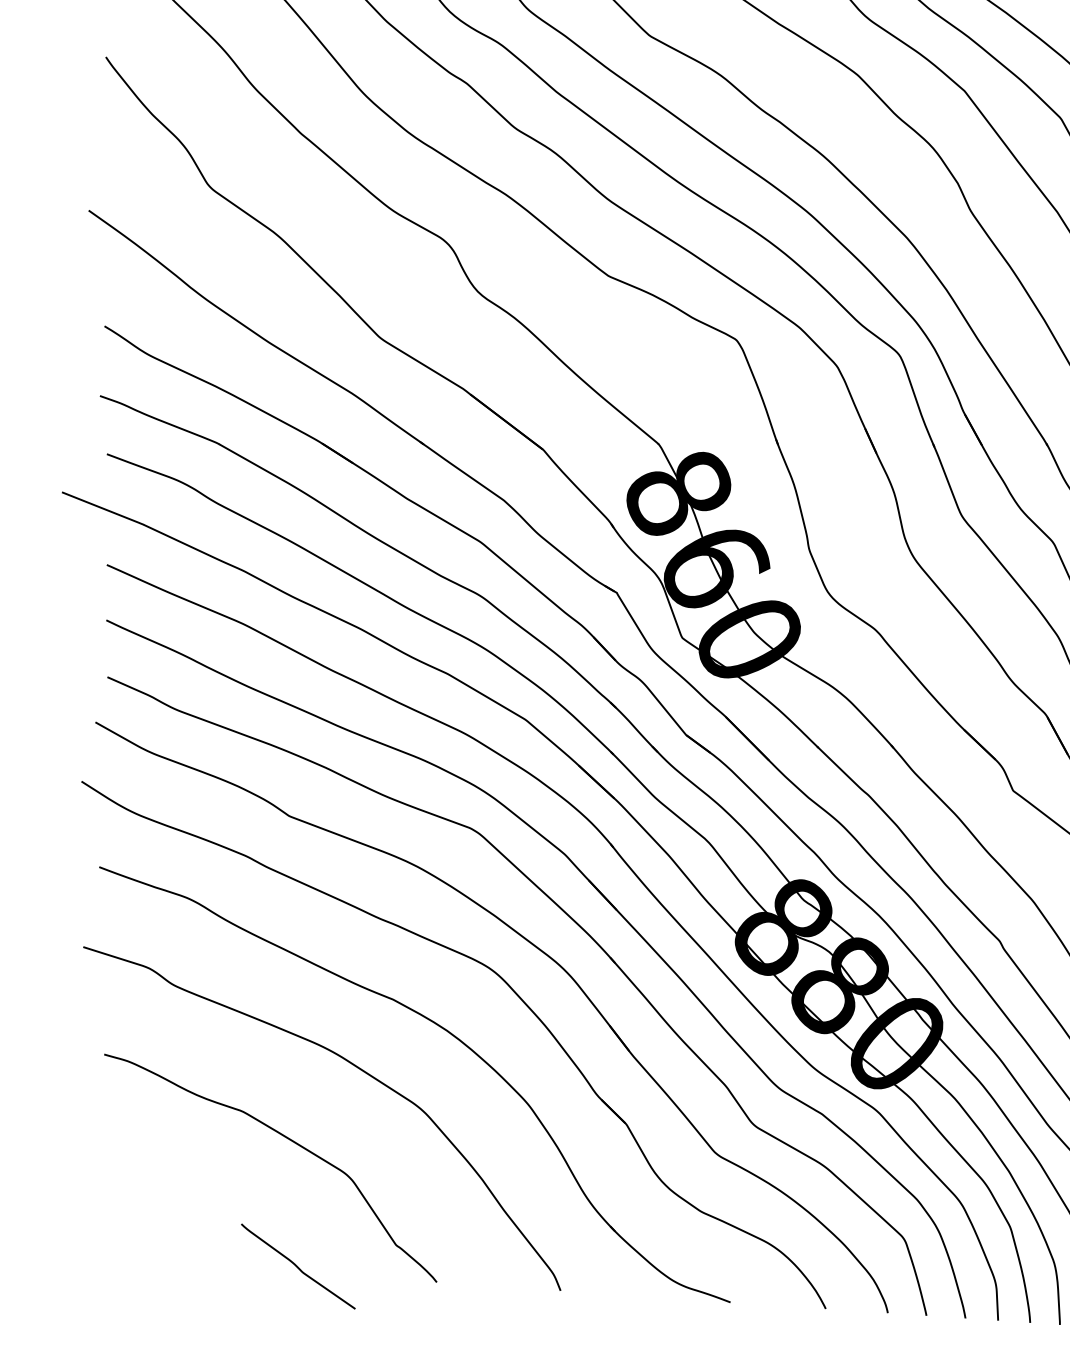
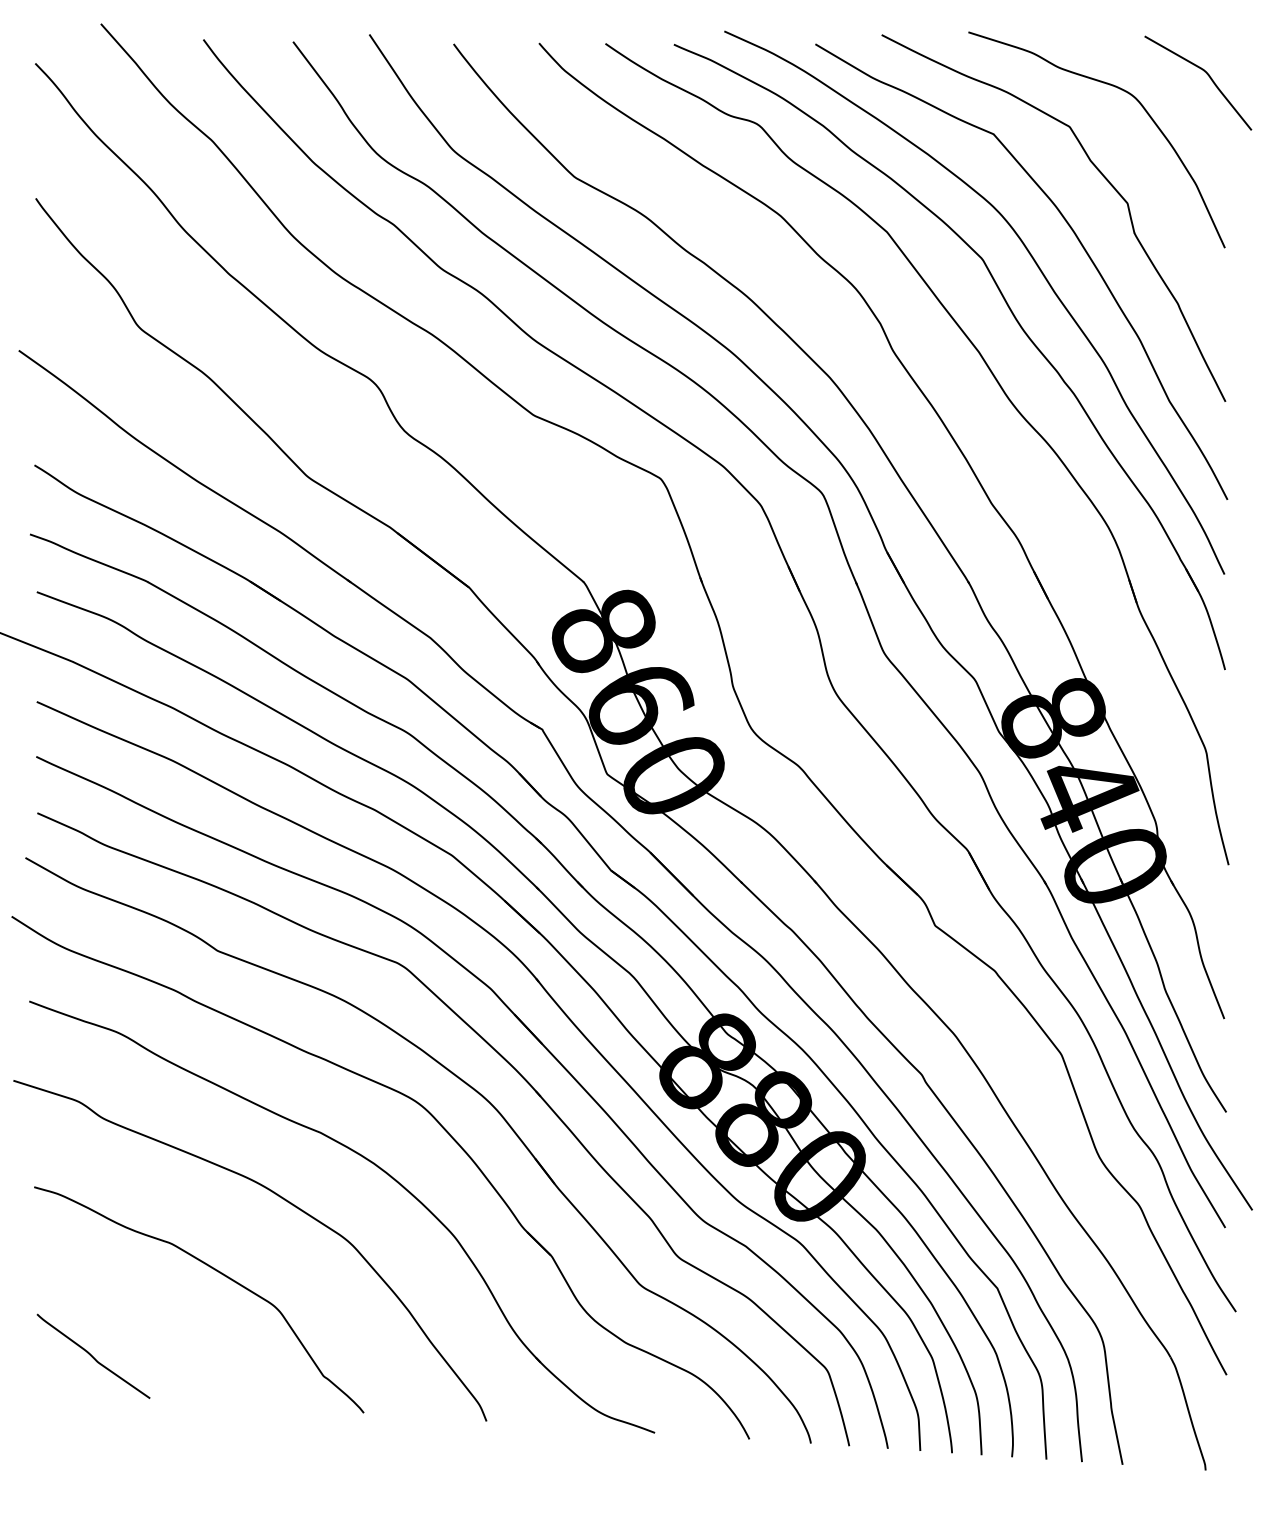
curve: (297, 1265) -> (92, 1355), moved

